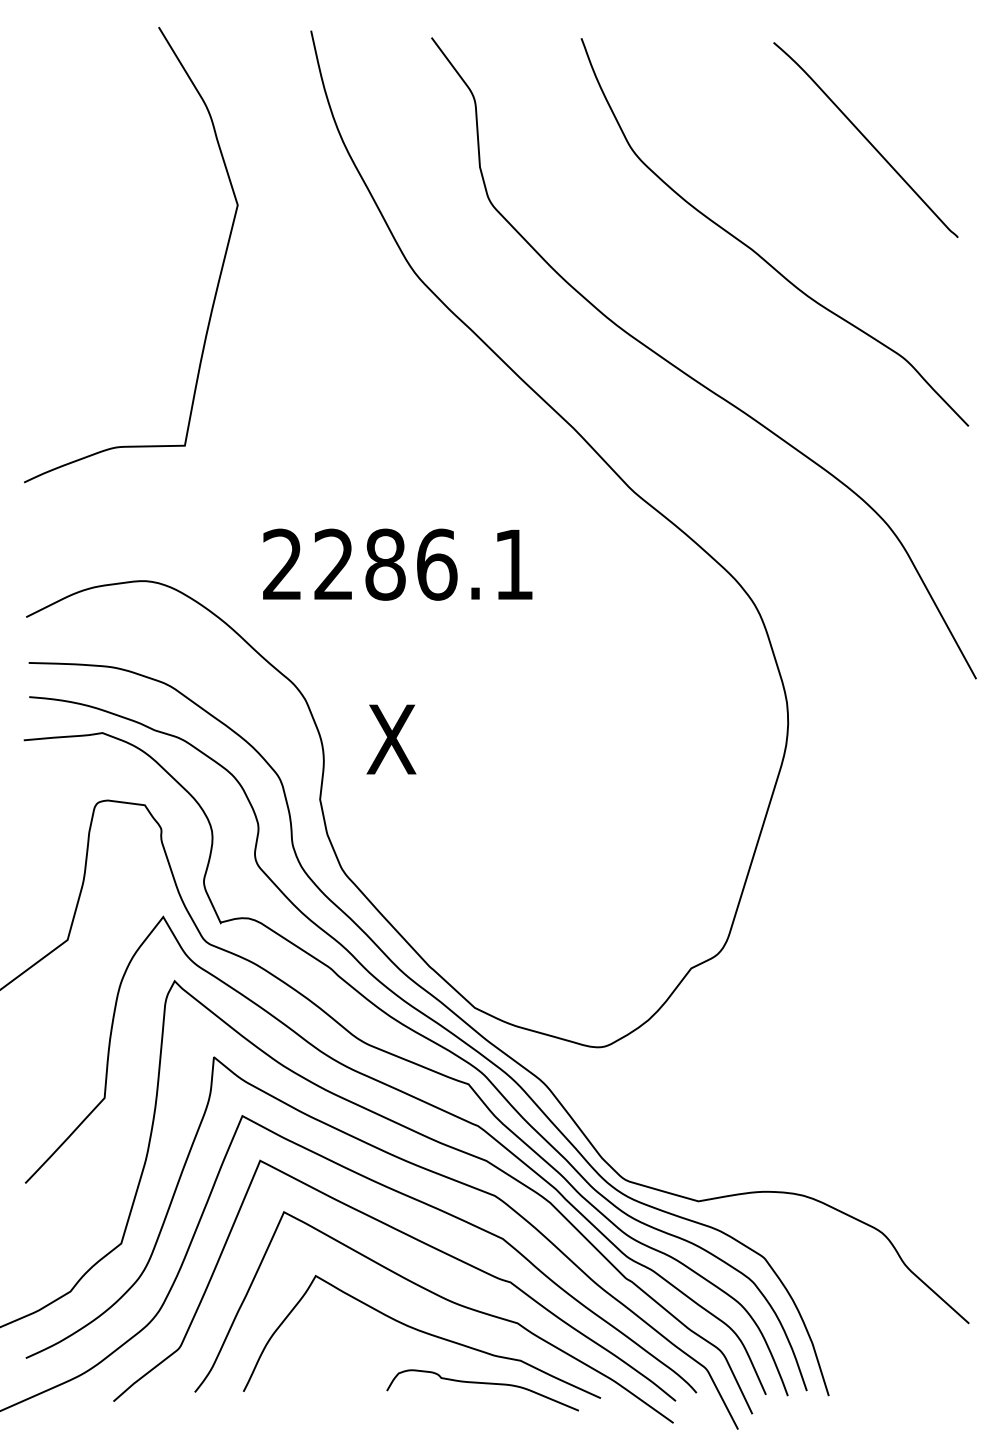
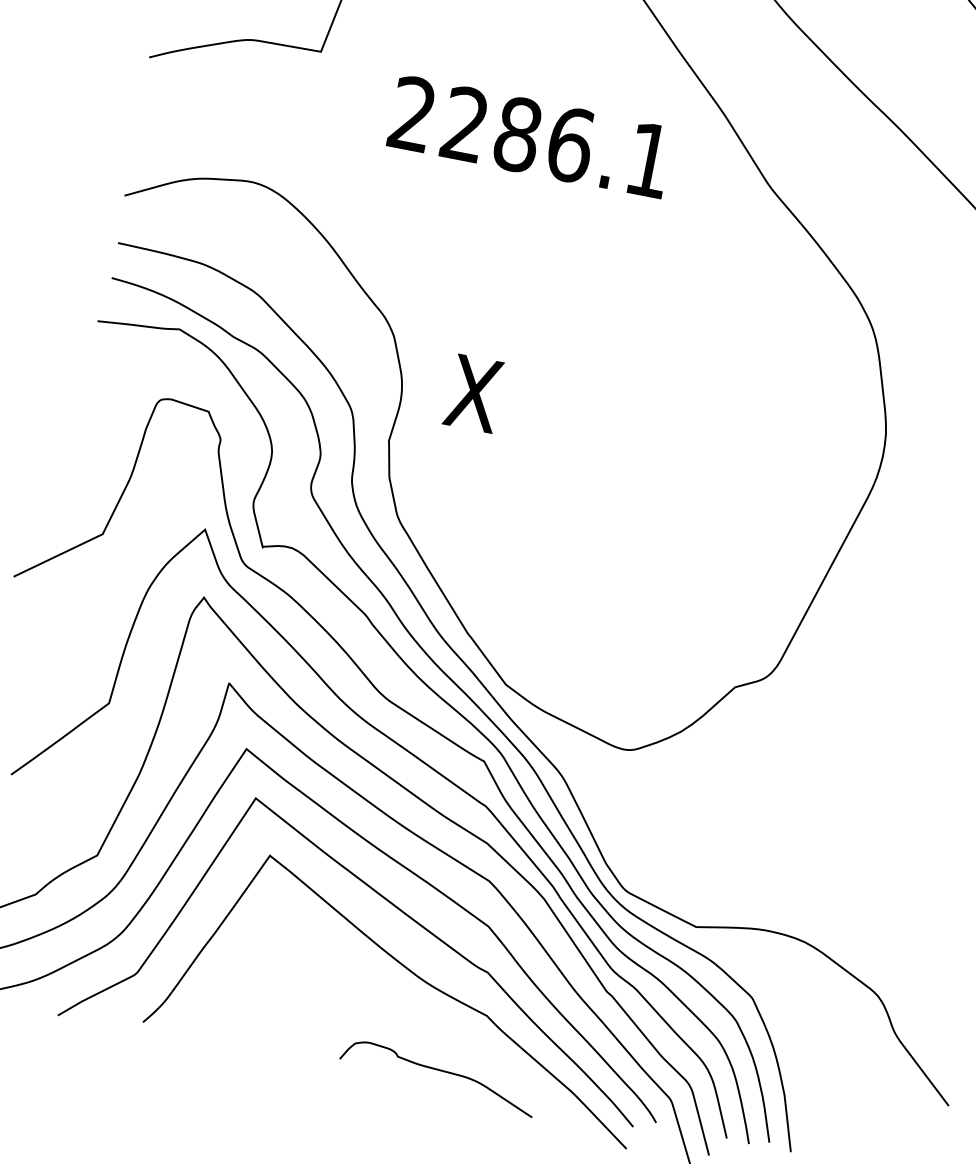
text: (397, 564) -> (530, 136), moved
curve: (423, 1333) -> (388, 1007), removed

